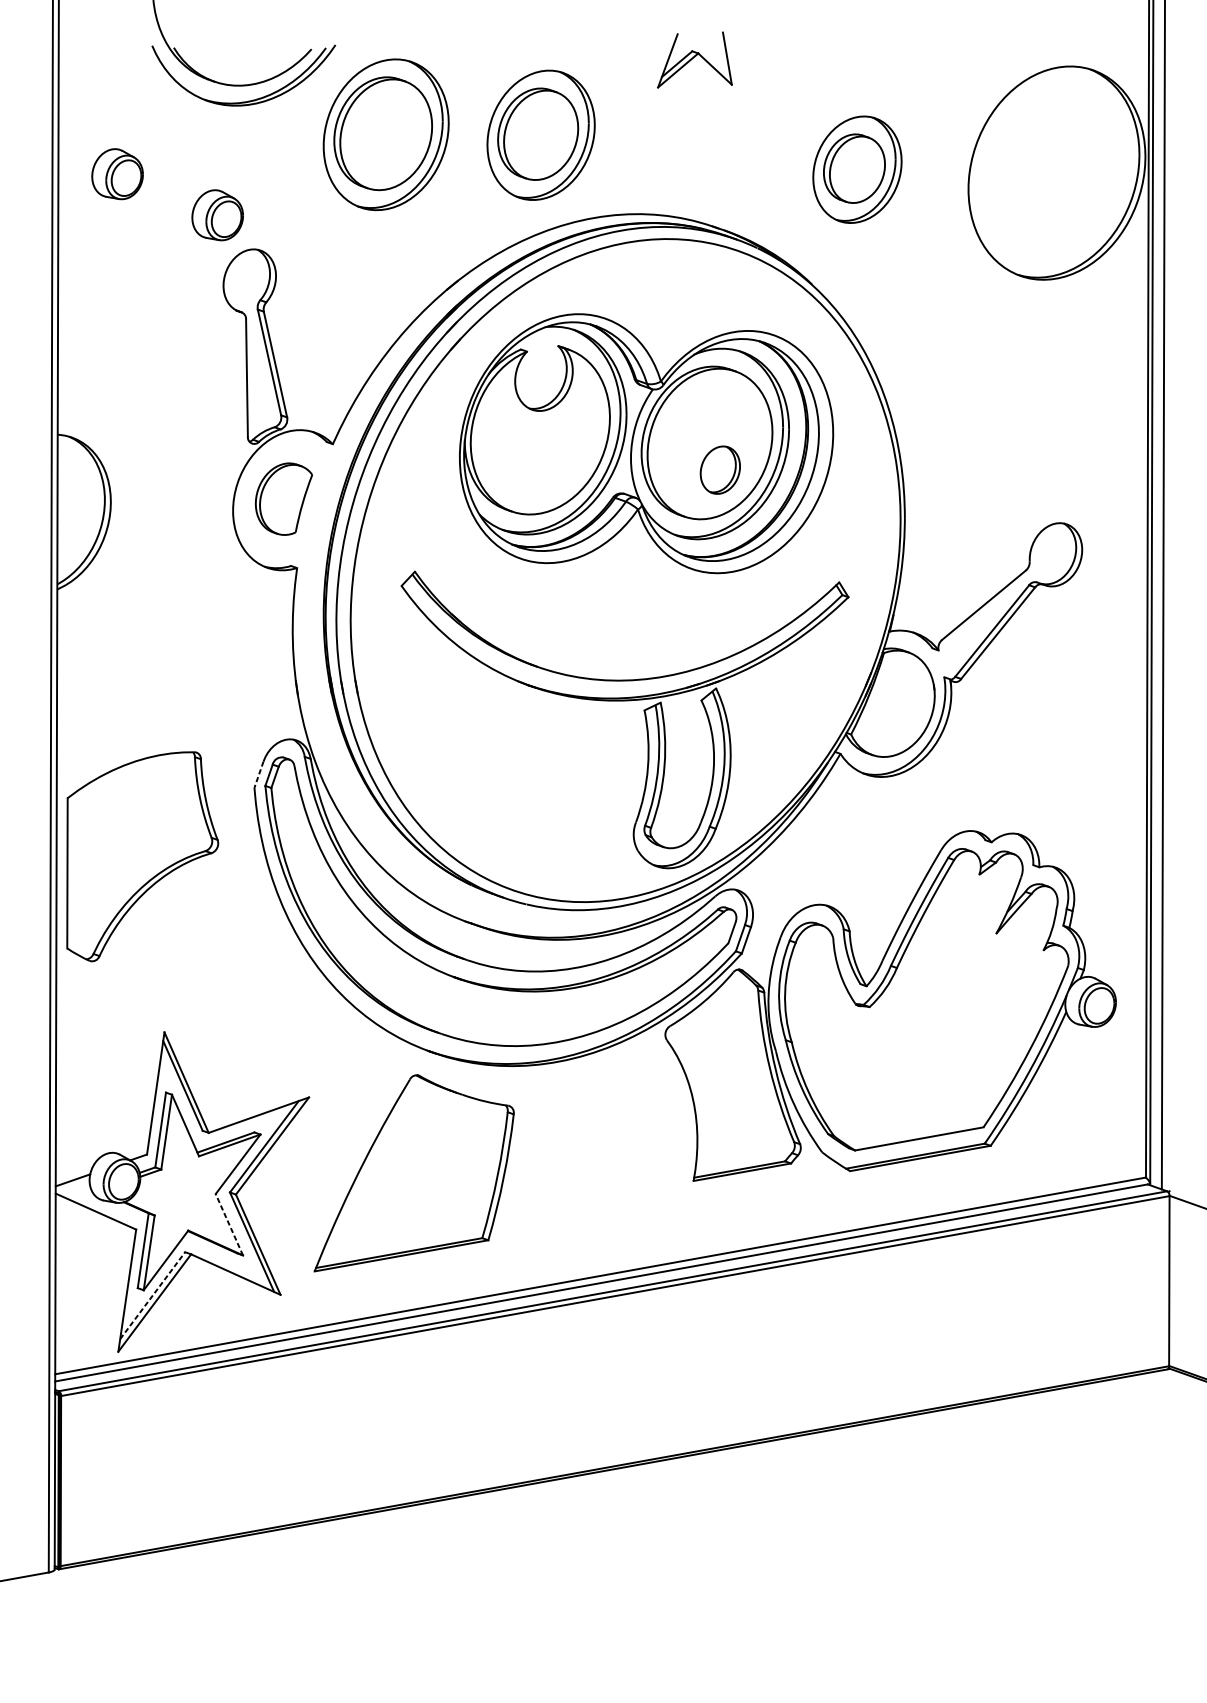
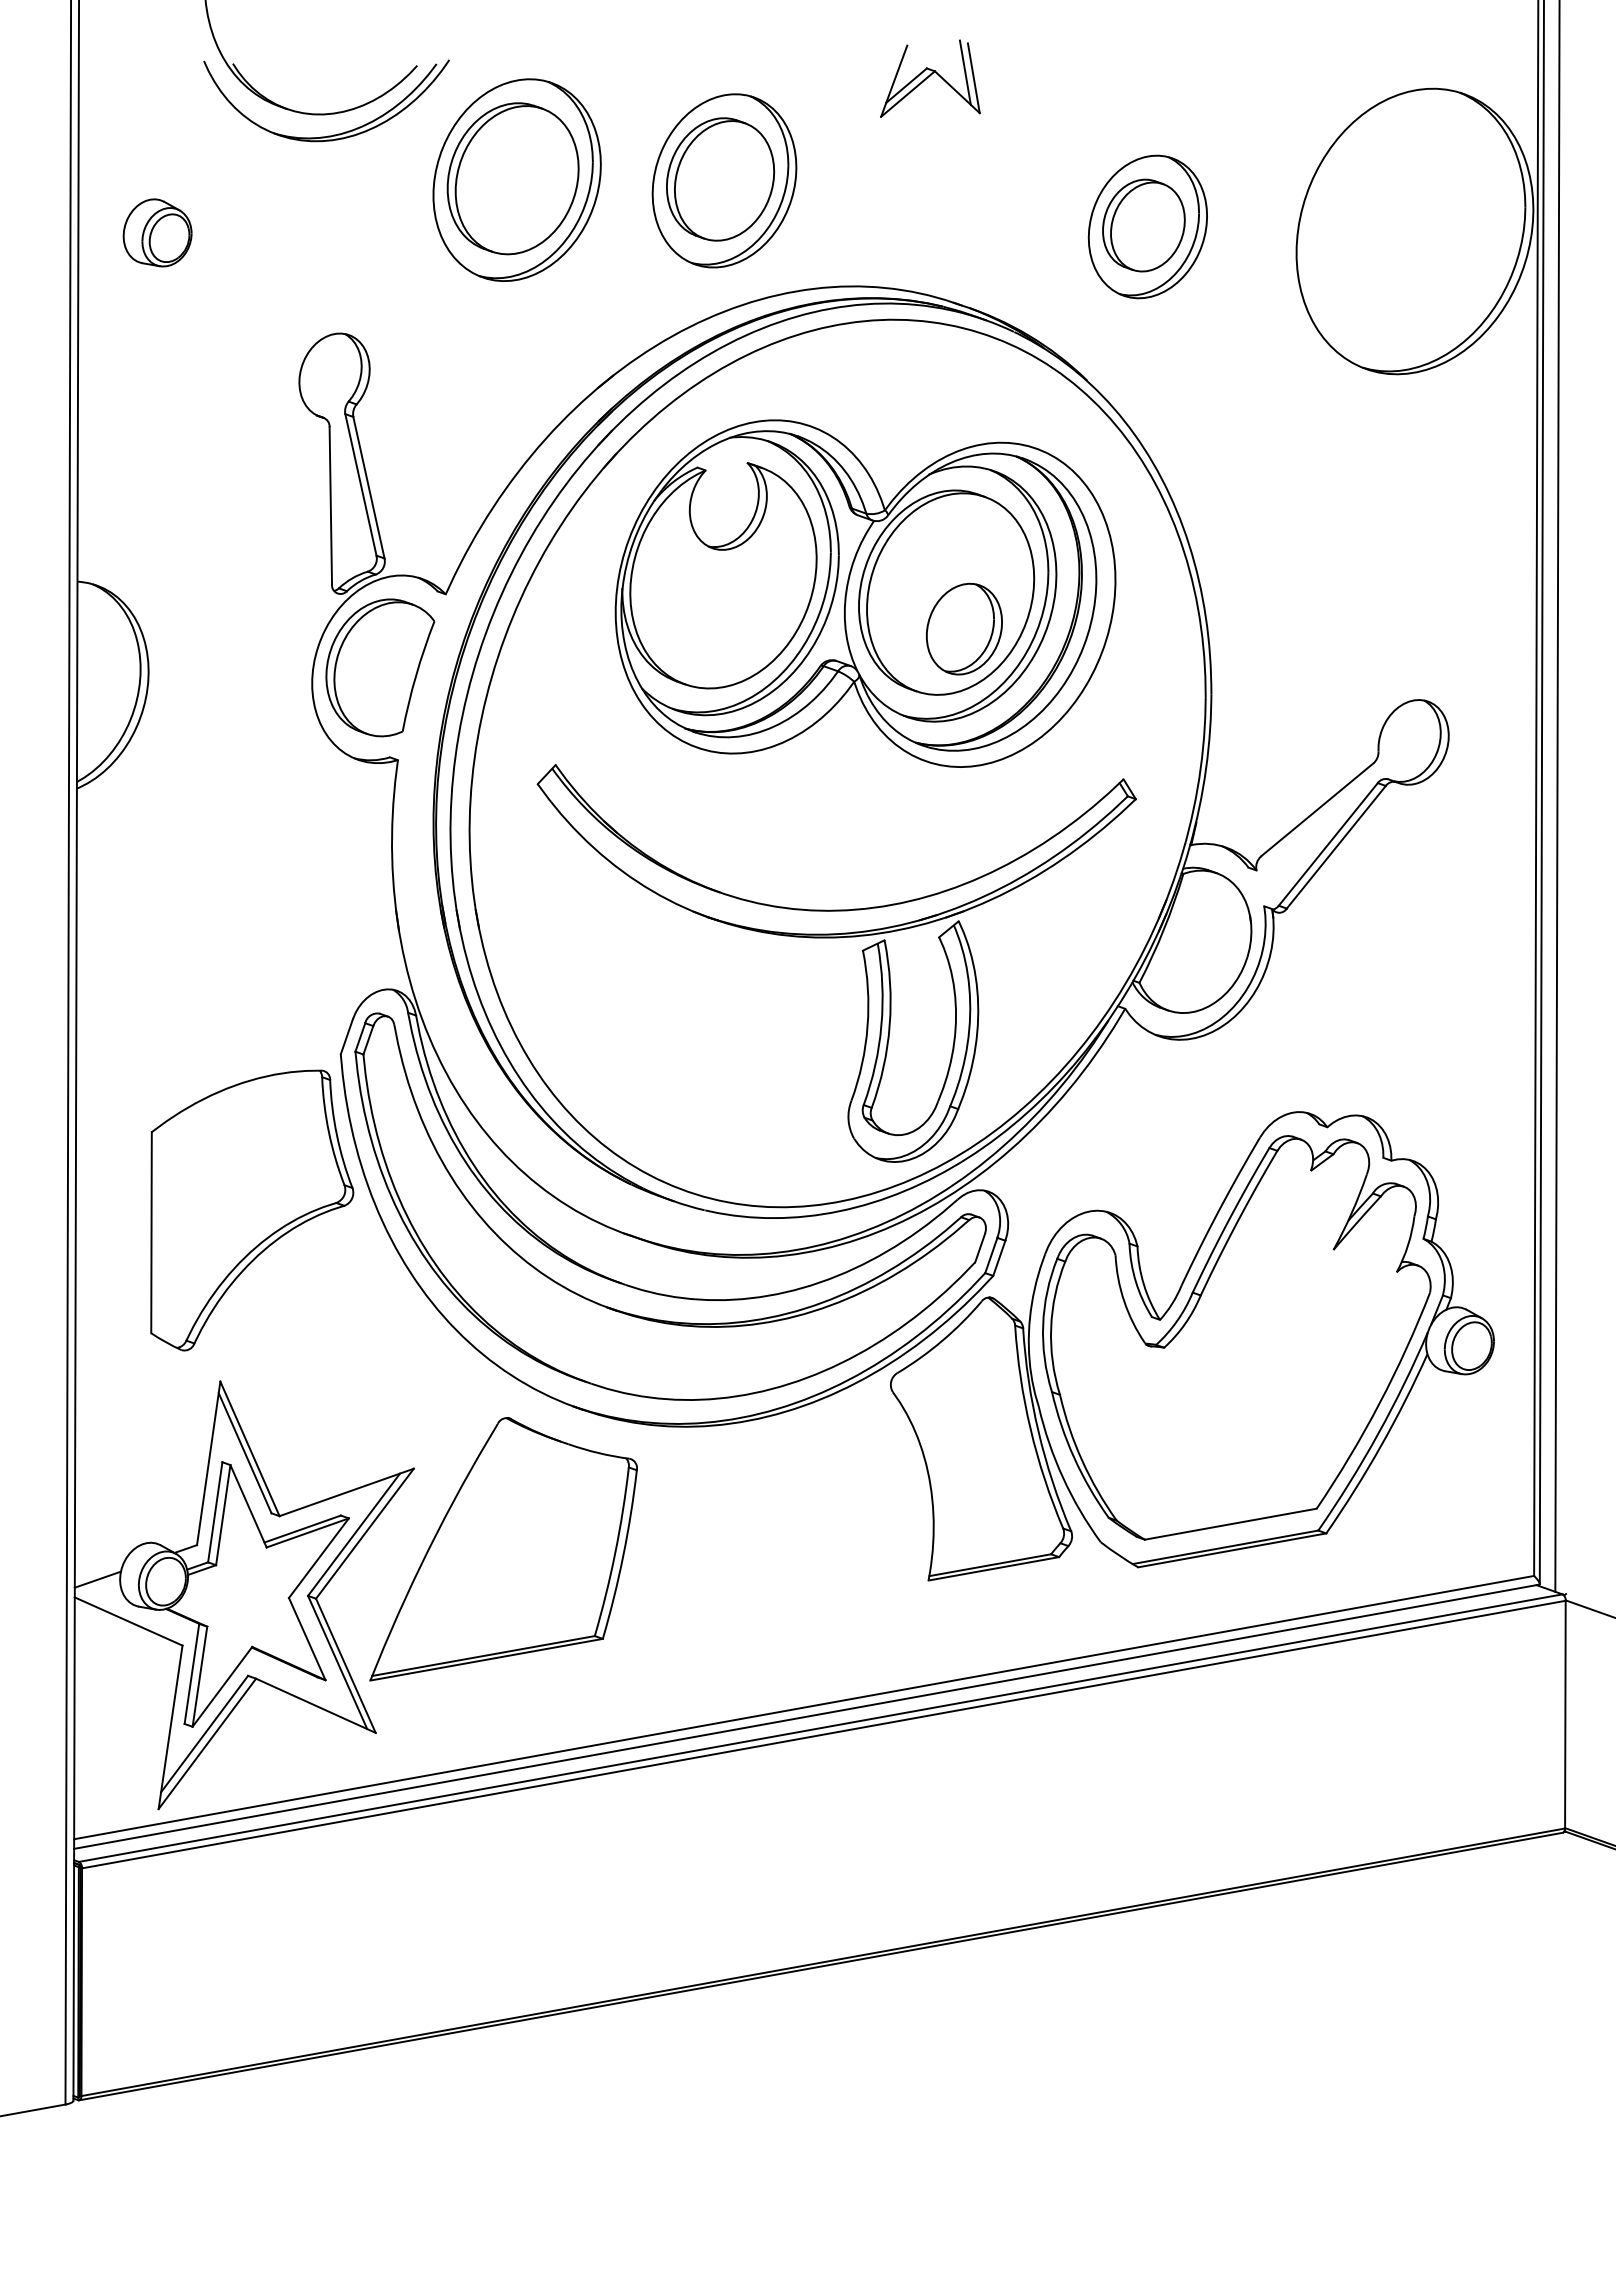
line: (720, 54) -> (964, 72), added
part: (217, 214) -> (291, 287), removed
part: (720, 469) -> (964, 628), size x1.43
part: (284, 498) -> (380, 667), size x1.43
line: (258, 774) -> (346, 1036), dashed -> solid
part: (142, 856) -> (252, 1210), moved
part: (414, 1173) -> (503, 1549), moved
line: (229, 1225) -> (307, 1639), dashed -> solid
line: (152, 1296) -> (204, 1734), dashed -> solid

